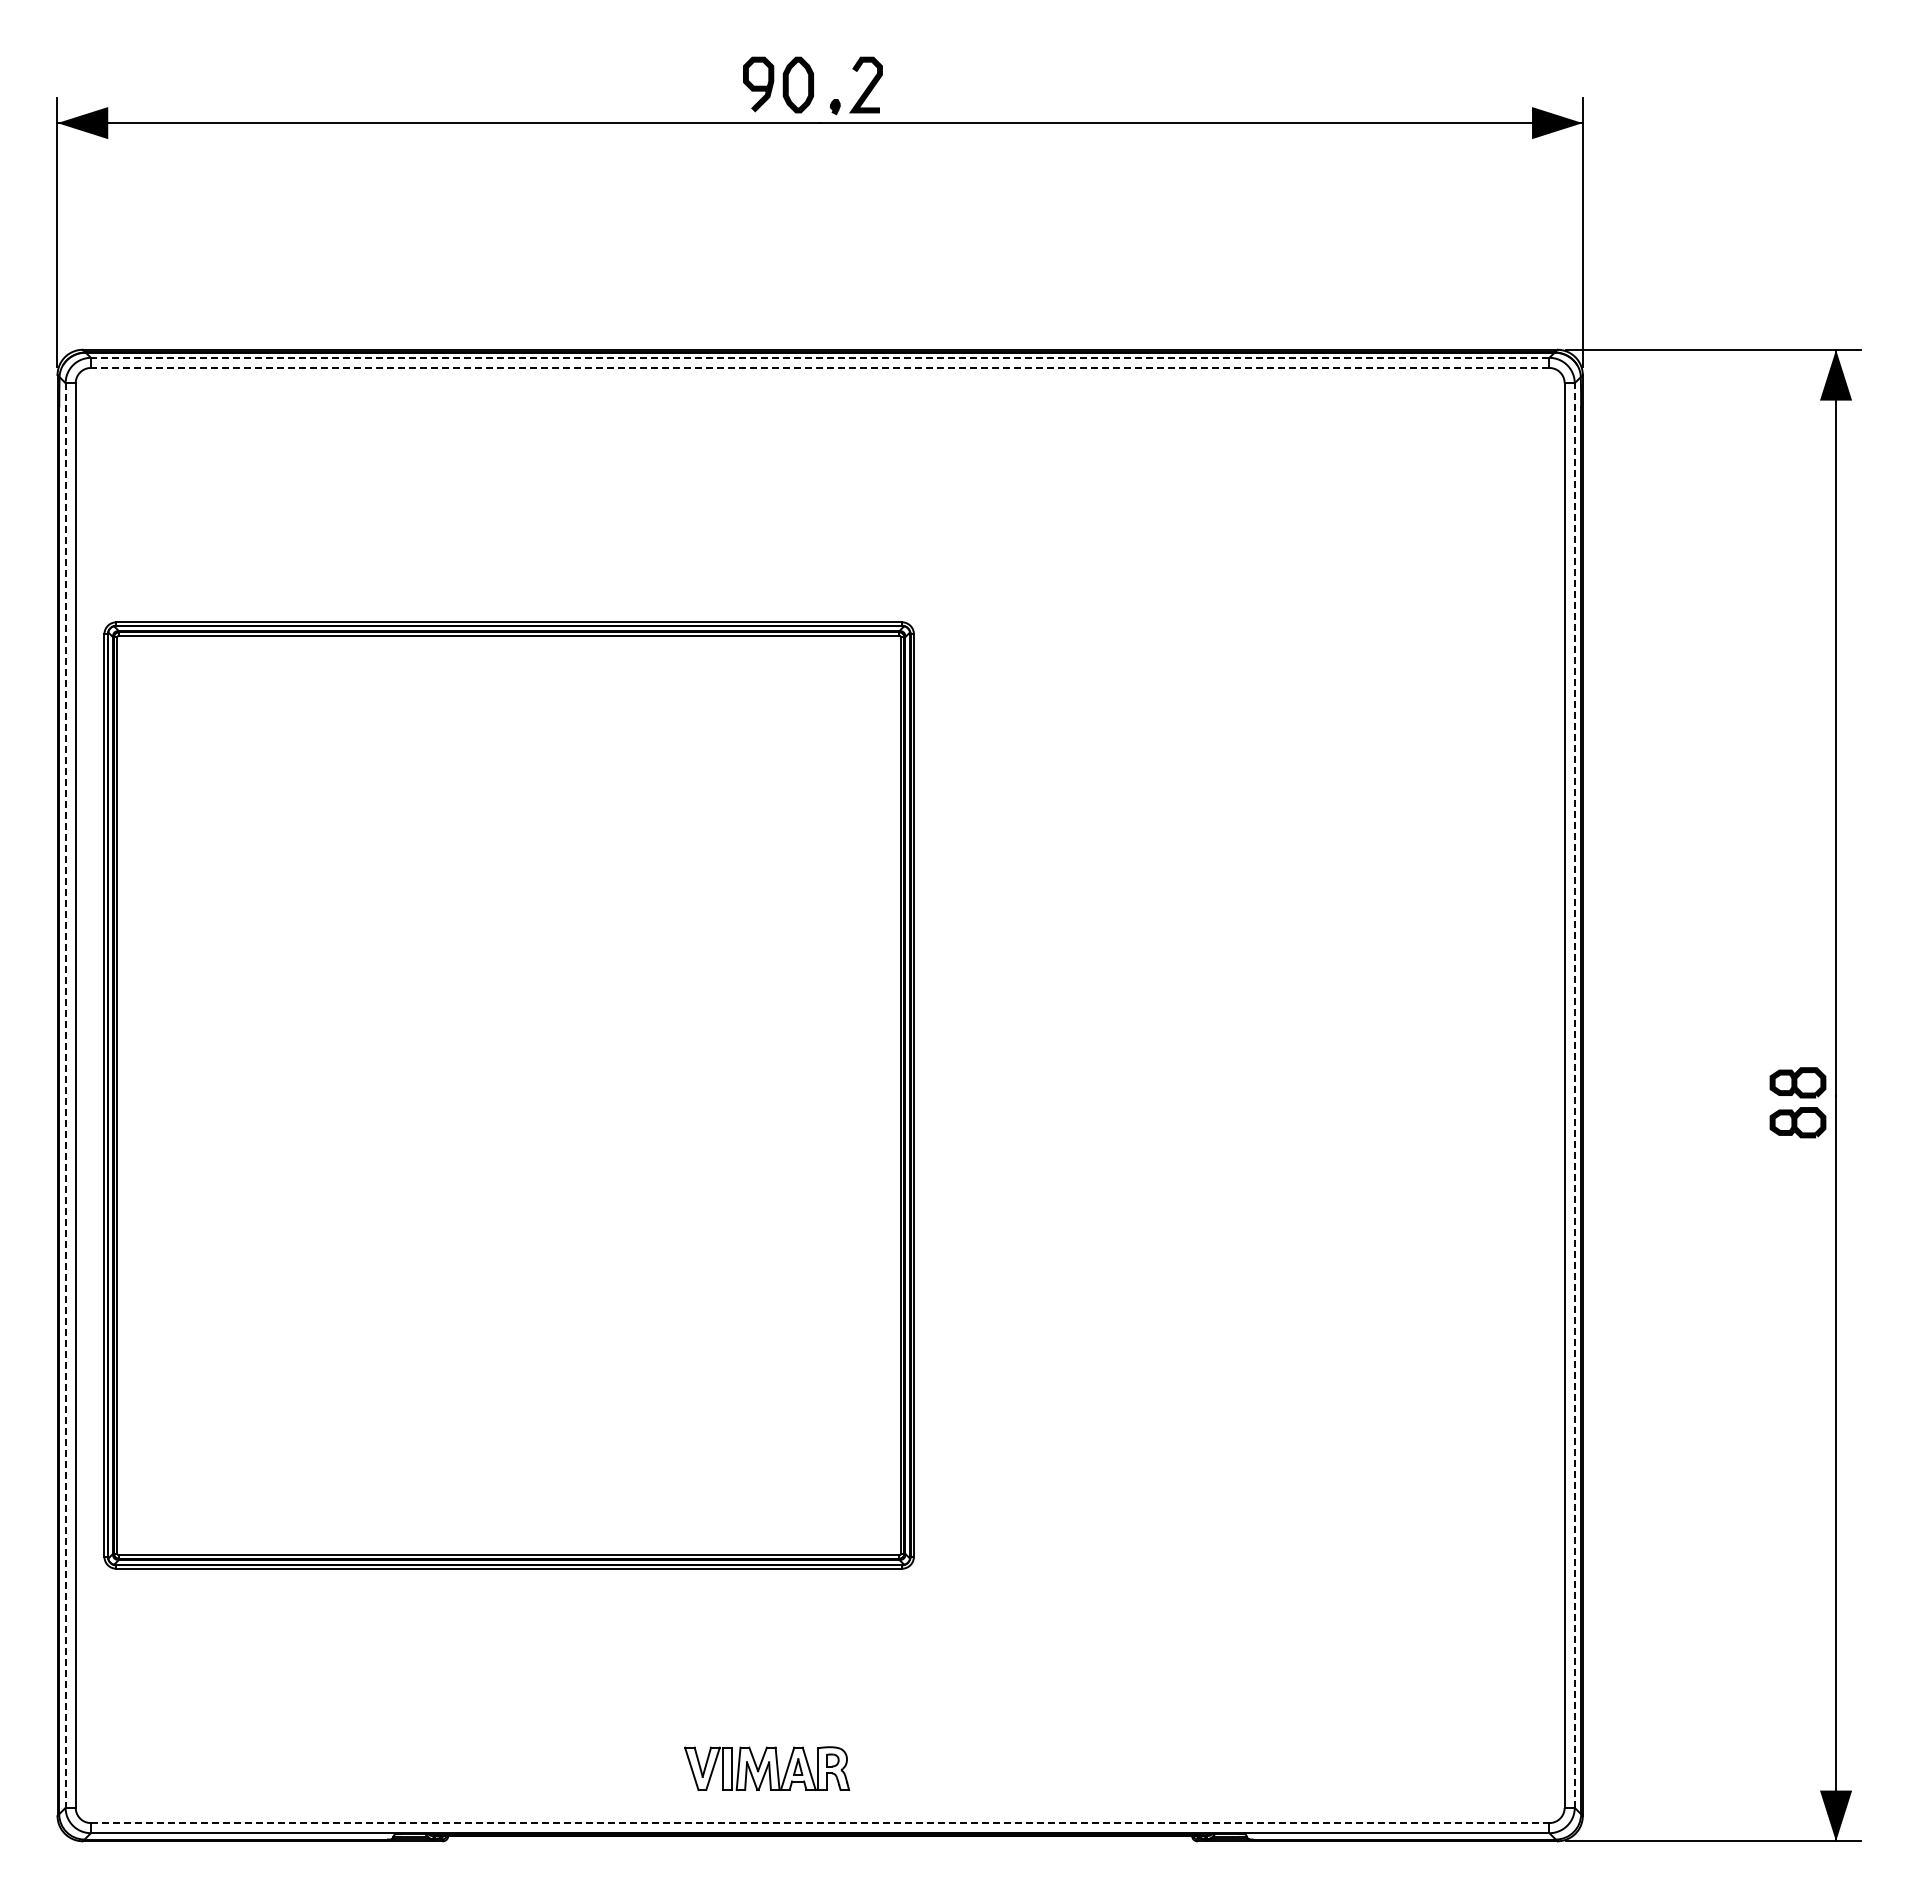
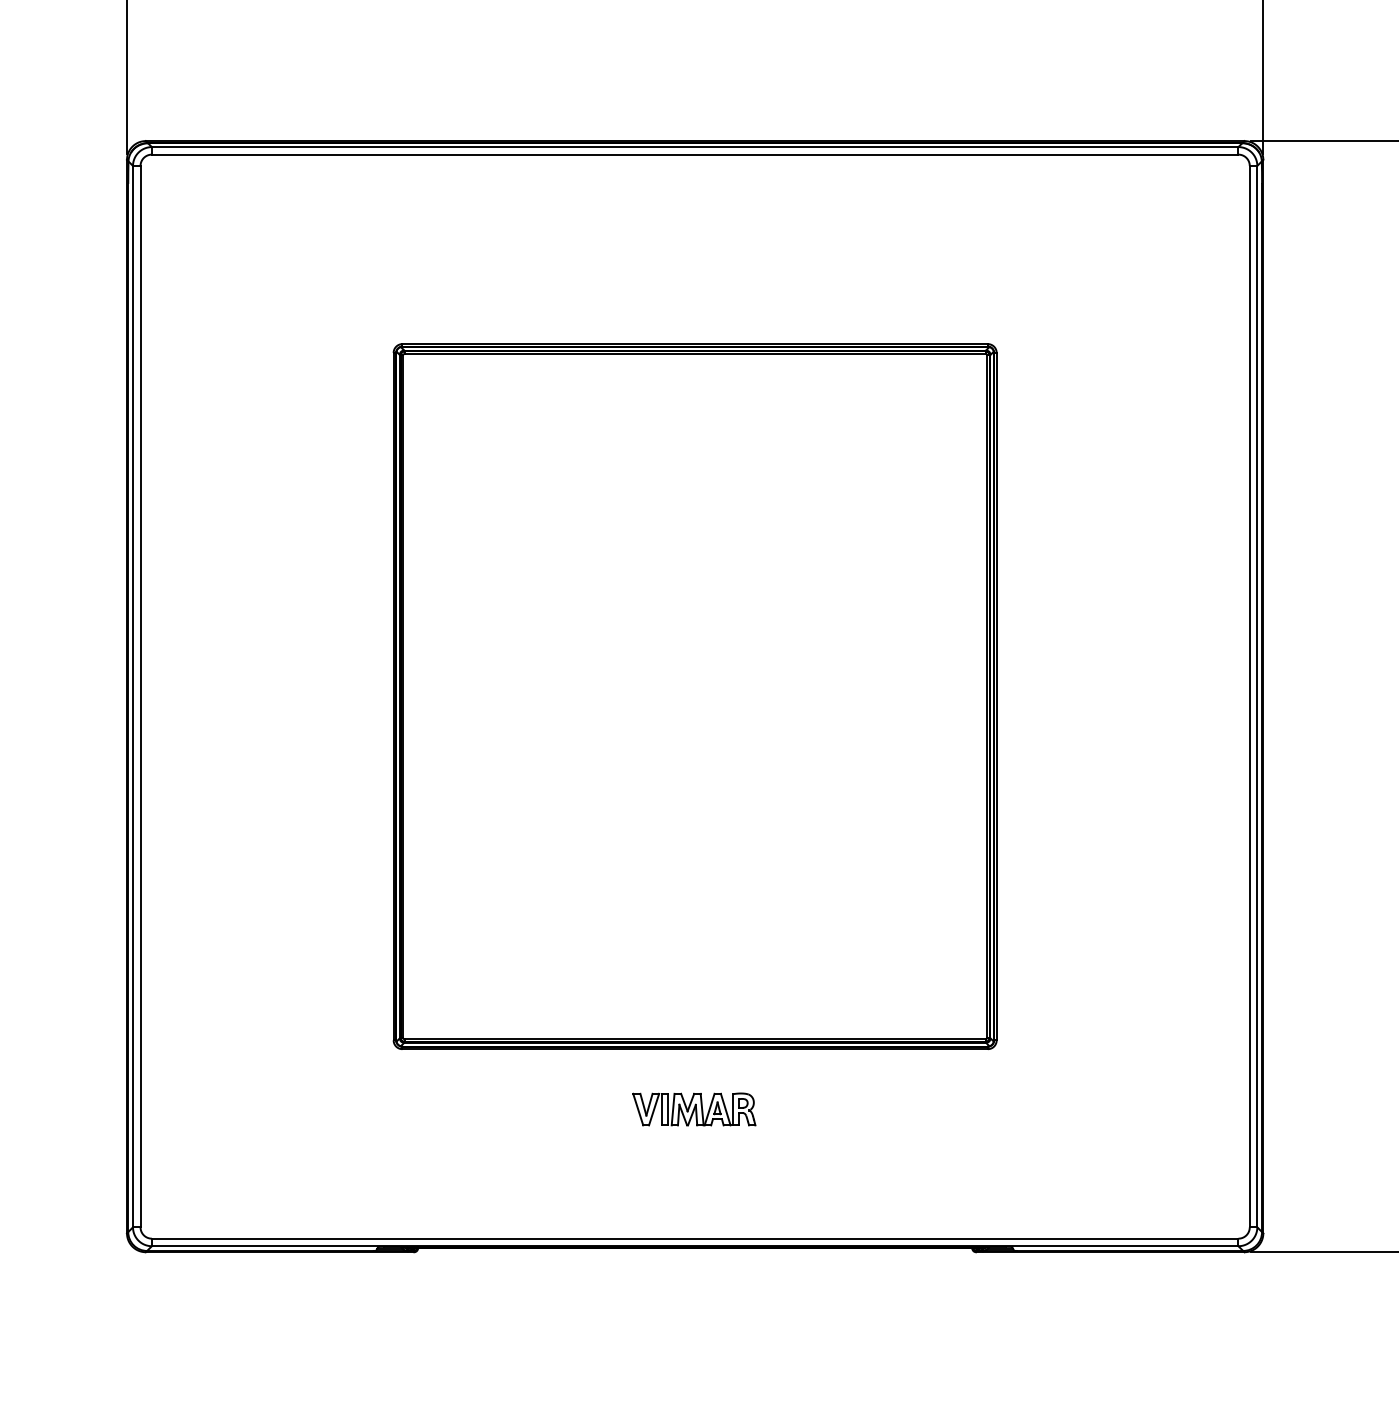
line: (819, 357) -> (694, 146), dashed -> solid
line: (819, 368) -> (694, 155), dashed -> solid
part: (508, 1095) -> (694, 696), moved
line: (1574, 1095) -> (1257, 696), dashed -> solid
line: (65, 1096) -> (132, 697), dashed -> solid
part: (767, 1768) -> (694, 1109), moved
line: (820, 1823) -> (695, 1238), dashed -> solid

